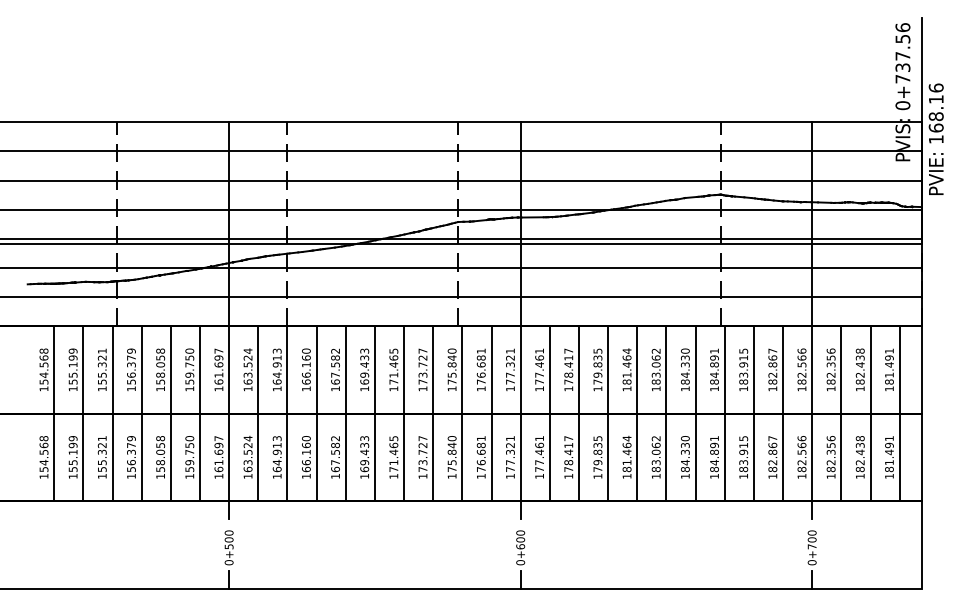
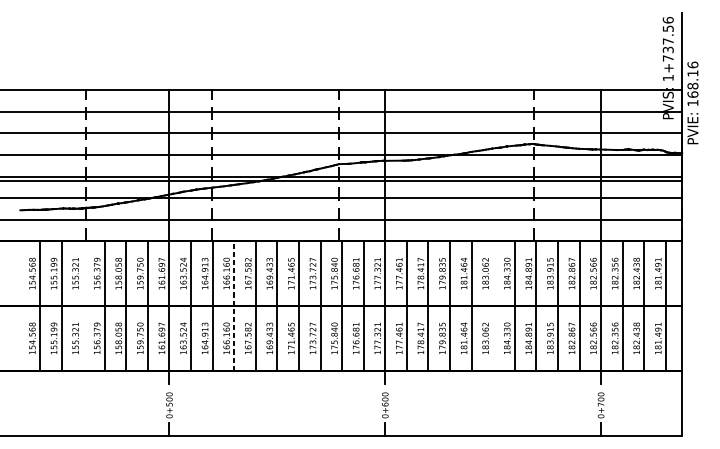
text: (902, 105) -> (667, 77), 0+737.56 -> 1+737.56
line: (112, 413) -> (83, 305), removed
line: (316, 413) -> (234, 305), solid -> dashed
line: (666, 413) -> (493, 305), removed

